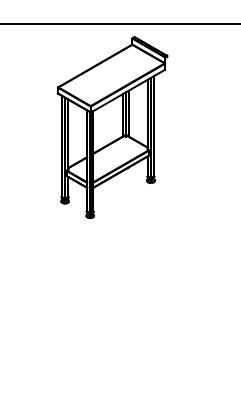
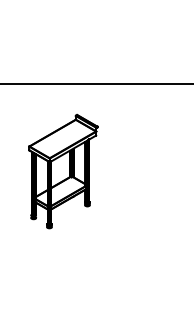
part: (112, 127) -> (63, 171), moved

